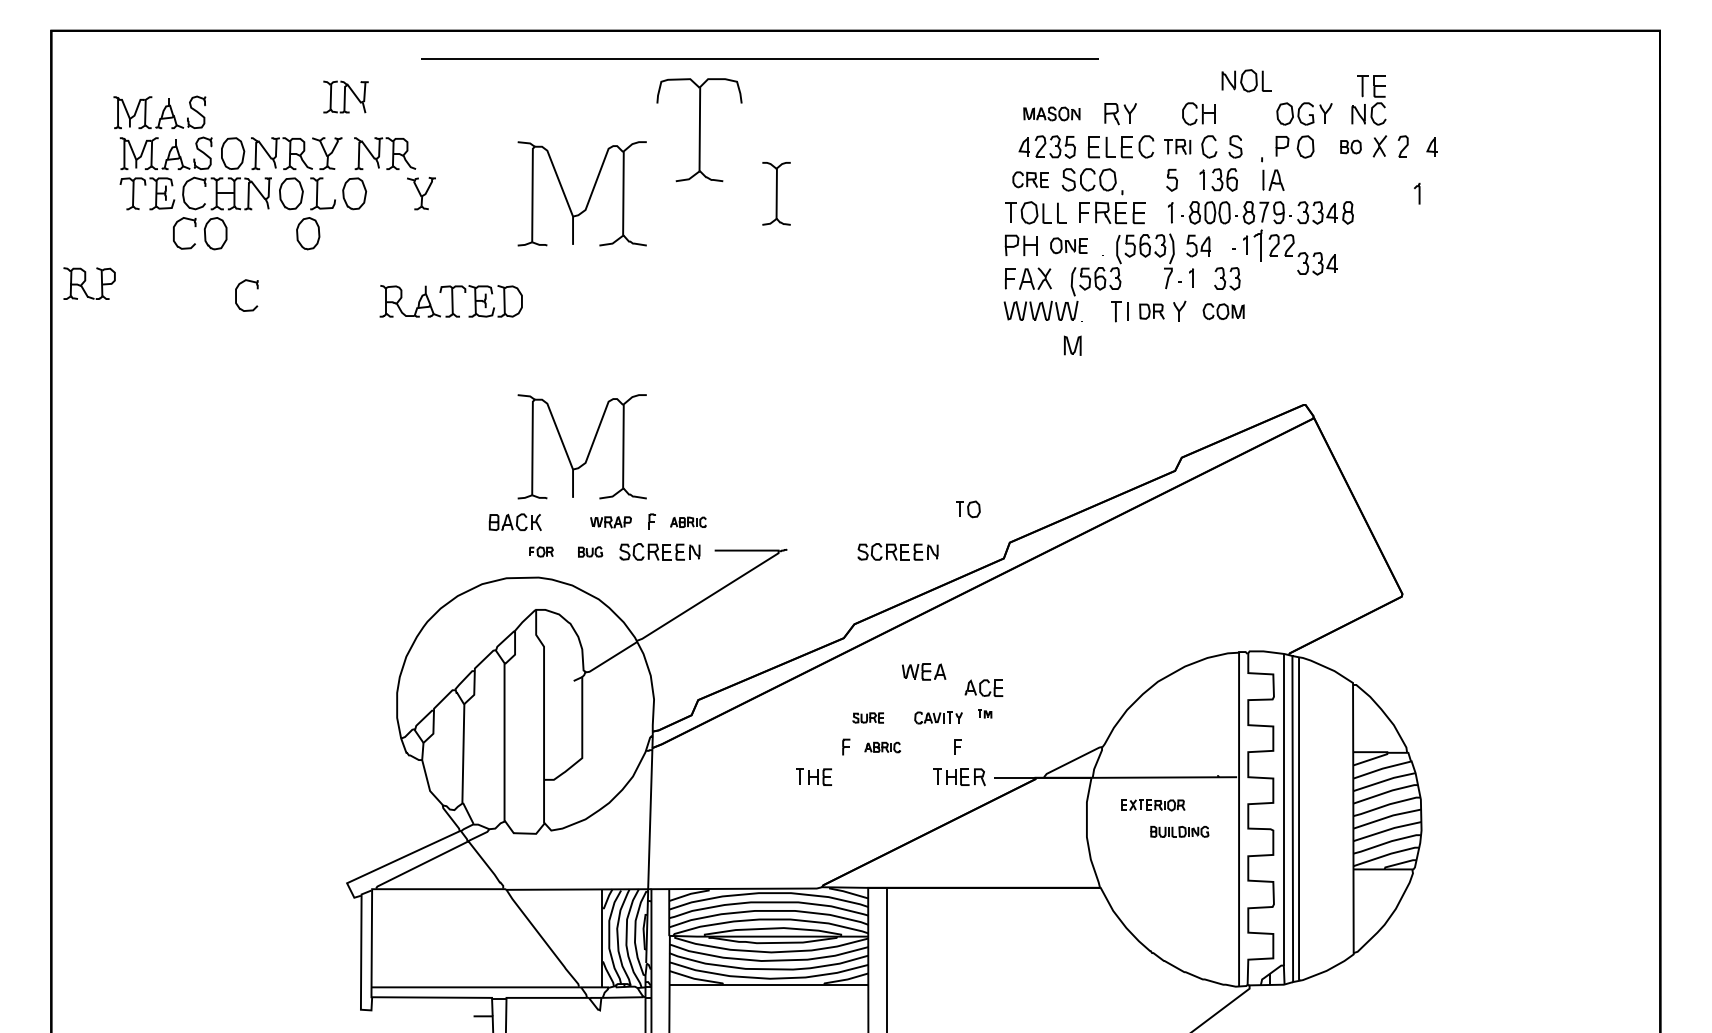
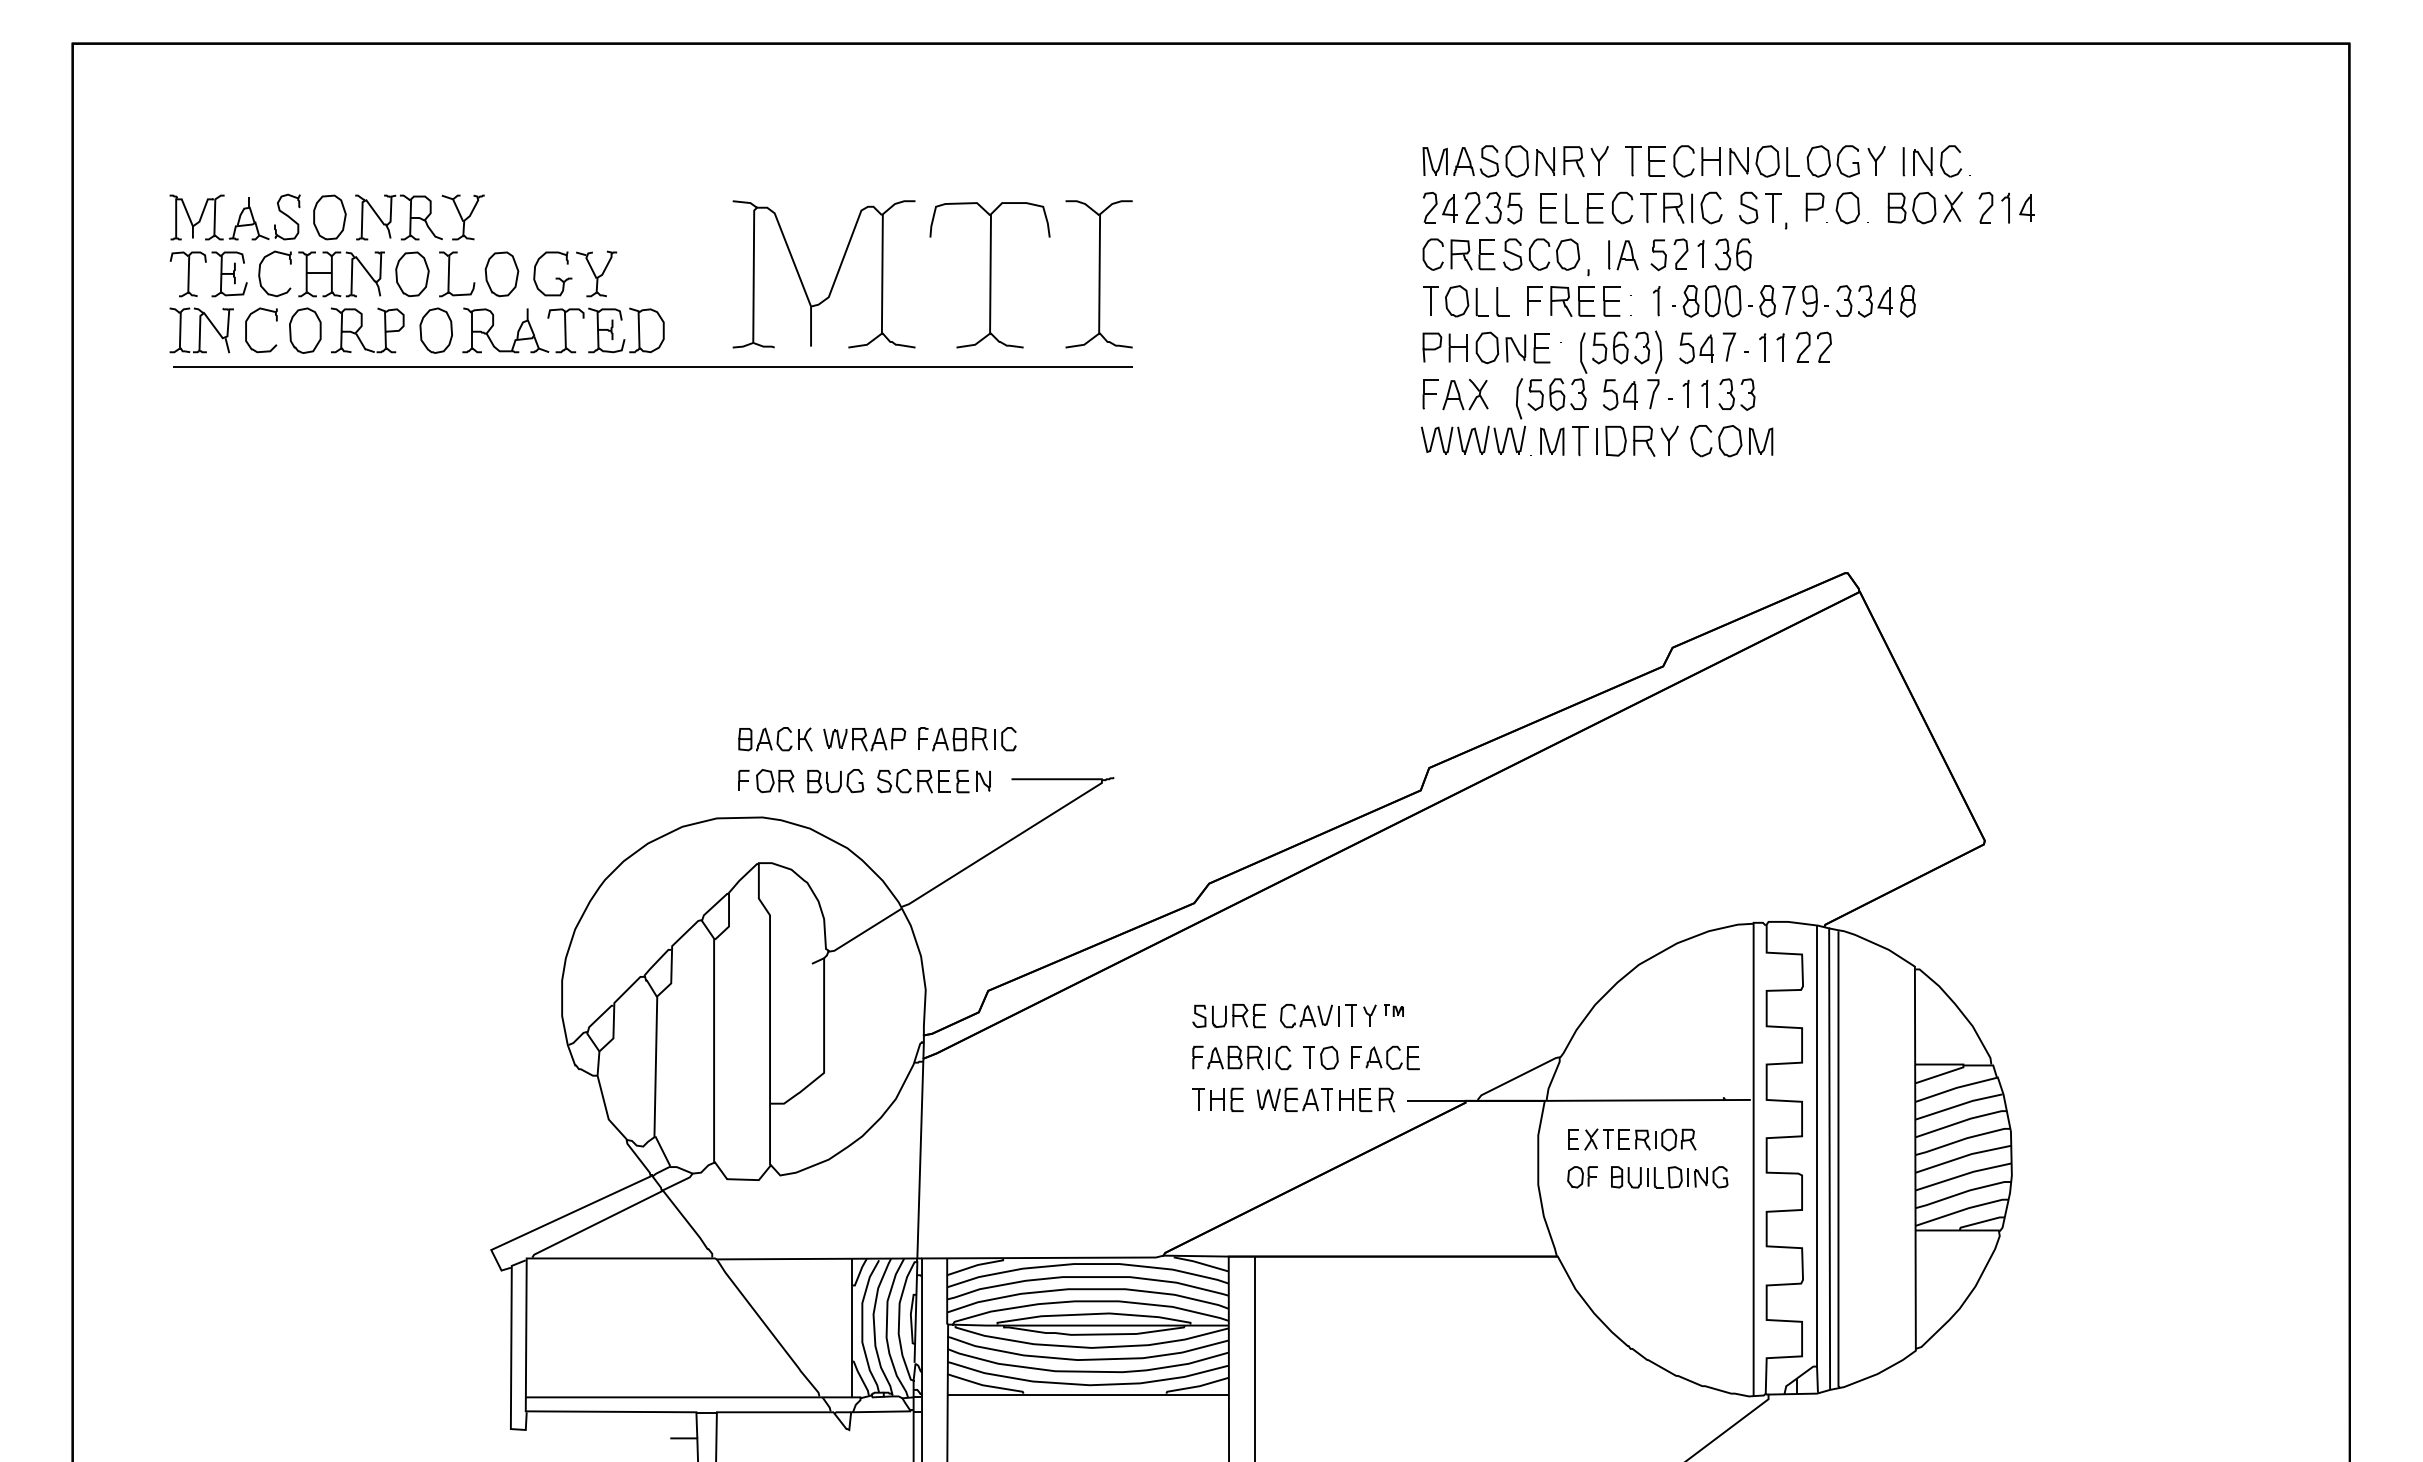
line: (759, 58) -> (652, 366), moved
part: (1246, 80) -> (1764, 161), moved
part: (1371, 86) -> (1645, 161), moved
part: (345, 97) -> (201, 330), moved
part: (159, 111) -> (225, 158), removed
part: (1051, 114) -> (1488, 161), size x1.67
line: (1344, 114) -> (1903, 161), added
part: (699, 130) -> (989, 275), moved
part: (1010, 146) -> (1430, 207), added
part: (1177, 146) -> (1666, 207), size x1.43
part: (1253, 146) -> (1773, 207), added
part: (1350, 147) -> (1911, 208), size x1.67
part: (379, 153) -> (537, 217), removed
part: (1030, 179) -> (1458, 254), size x1.43
part: (1187, 179) -> (1680, 253), added
part: (1273, 180) -> (1623, 255), moved
part: (390, 193) -> (552, 273), added
part: (776, 193) -> (1098, 274), size x1.67
part: (1417, 193) -> (2005, 207), moved
line: (1222, 244) -> (1729, 346), added
part: (1068, 245) -> (1512, 347), size x1.43
part: (1258, 245) -> (1780, 347), size x0.62
part: (1317, 263) -> (1864, 373), removed
part: (1144, 278) -> (1620, 394), added
part: (1204, 278) -> (1704, 393), added
part: (85, 280) -> (362, 326), moved
part: (236, 295) -> (334, 418), removed
part: (451, 301) -> (563, 330), moved
part: (1152, 311) -> (1630, 440), size x1.43
part: (1223, 311) -> (1731, 441), size x1.43
part: (1072, 345) -> (1552, 441), moved
part: (589, 449) -> (834, 636), removed
part: (967, 509) -> (1320, 1057), moved
part: (515, 522) -> (775, 739), moved
part: (610, 522) -> (864, 739), size x1.43
part: (688, 522) -> (974, 739), size x1.67
part: (541, 552) -> (766, 781), size x1.67
part: (590, 552) -> (835, 781), size x1.67
part: (897, 552) -> (1270, 781), removed
part: (923, 671) -> (1287, 1099), moved
part: (983, 687) -> (1392, 1057), moved
part: (868, 718) -> (1228, 1016), size x1.67
part: (938, 718) -> (1328, 1016), size x1.43
part: (882, 747) -> (1249, 1057), size x1.67
part: (813, 776) -> (1217, 1099), moved
part: (1153, 805) -> (1632, 1139), size x1.43
part: (1118, 831) -> (1582, 1177), added
part: (1179, 831) -> (1669, 1177), size x1.43

